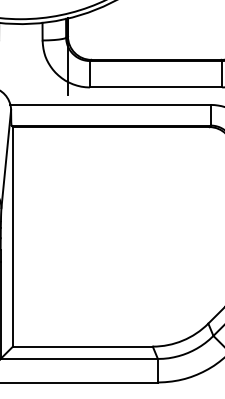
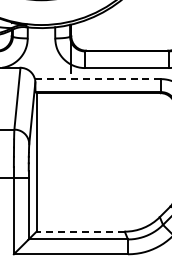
line: (109, 105) -> (97, 79), solid -> dashed
line: (82, 346) -> (80, 231), solid -> dashed

